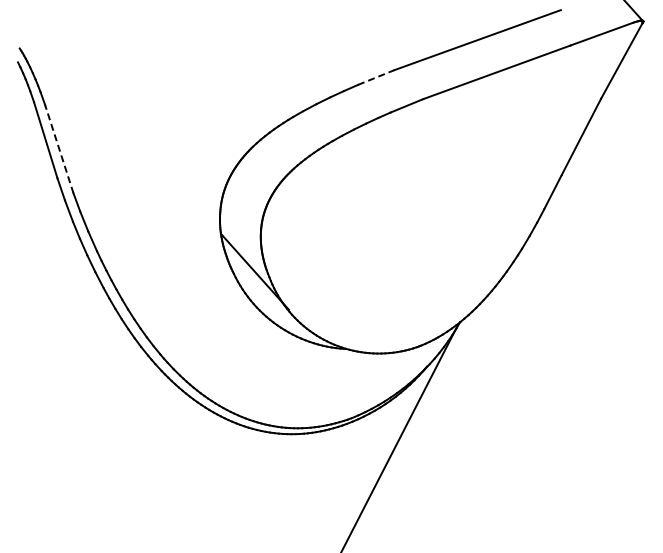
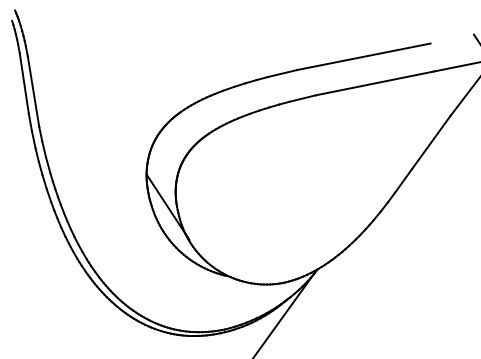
line: (376, 77) -> (282, 73), dashed -> solid
line: (59, 148) -> (33, 91), dashed -> solid

